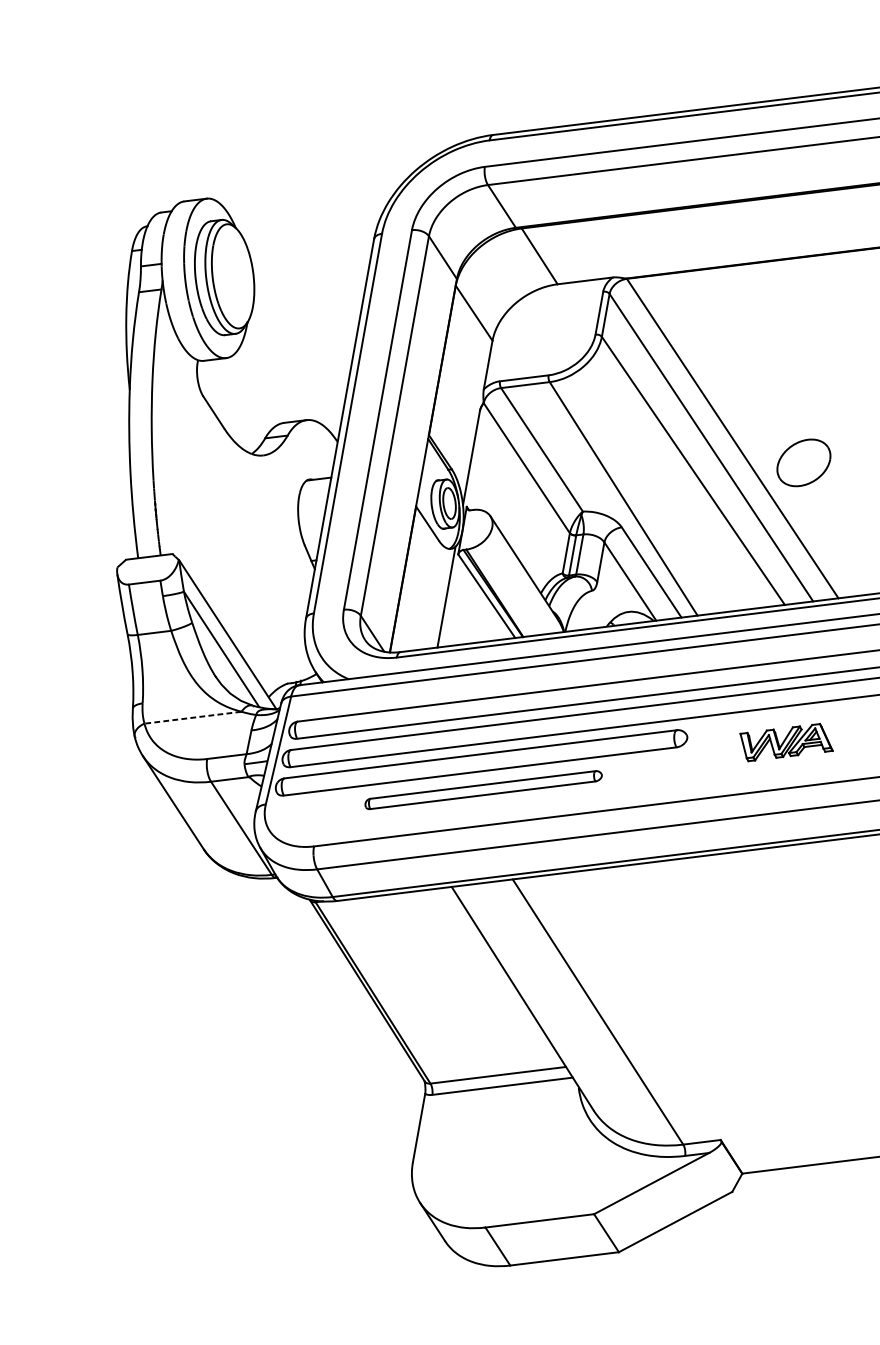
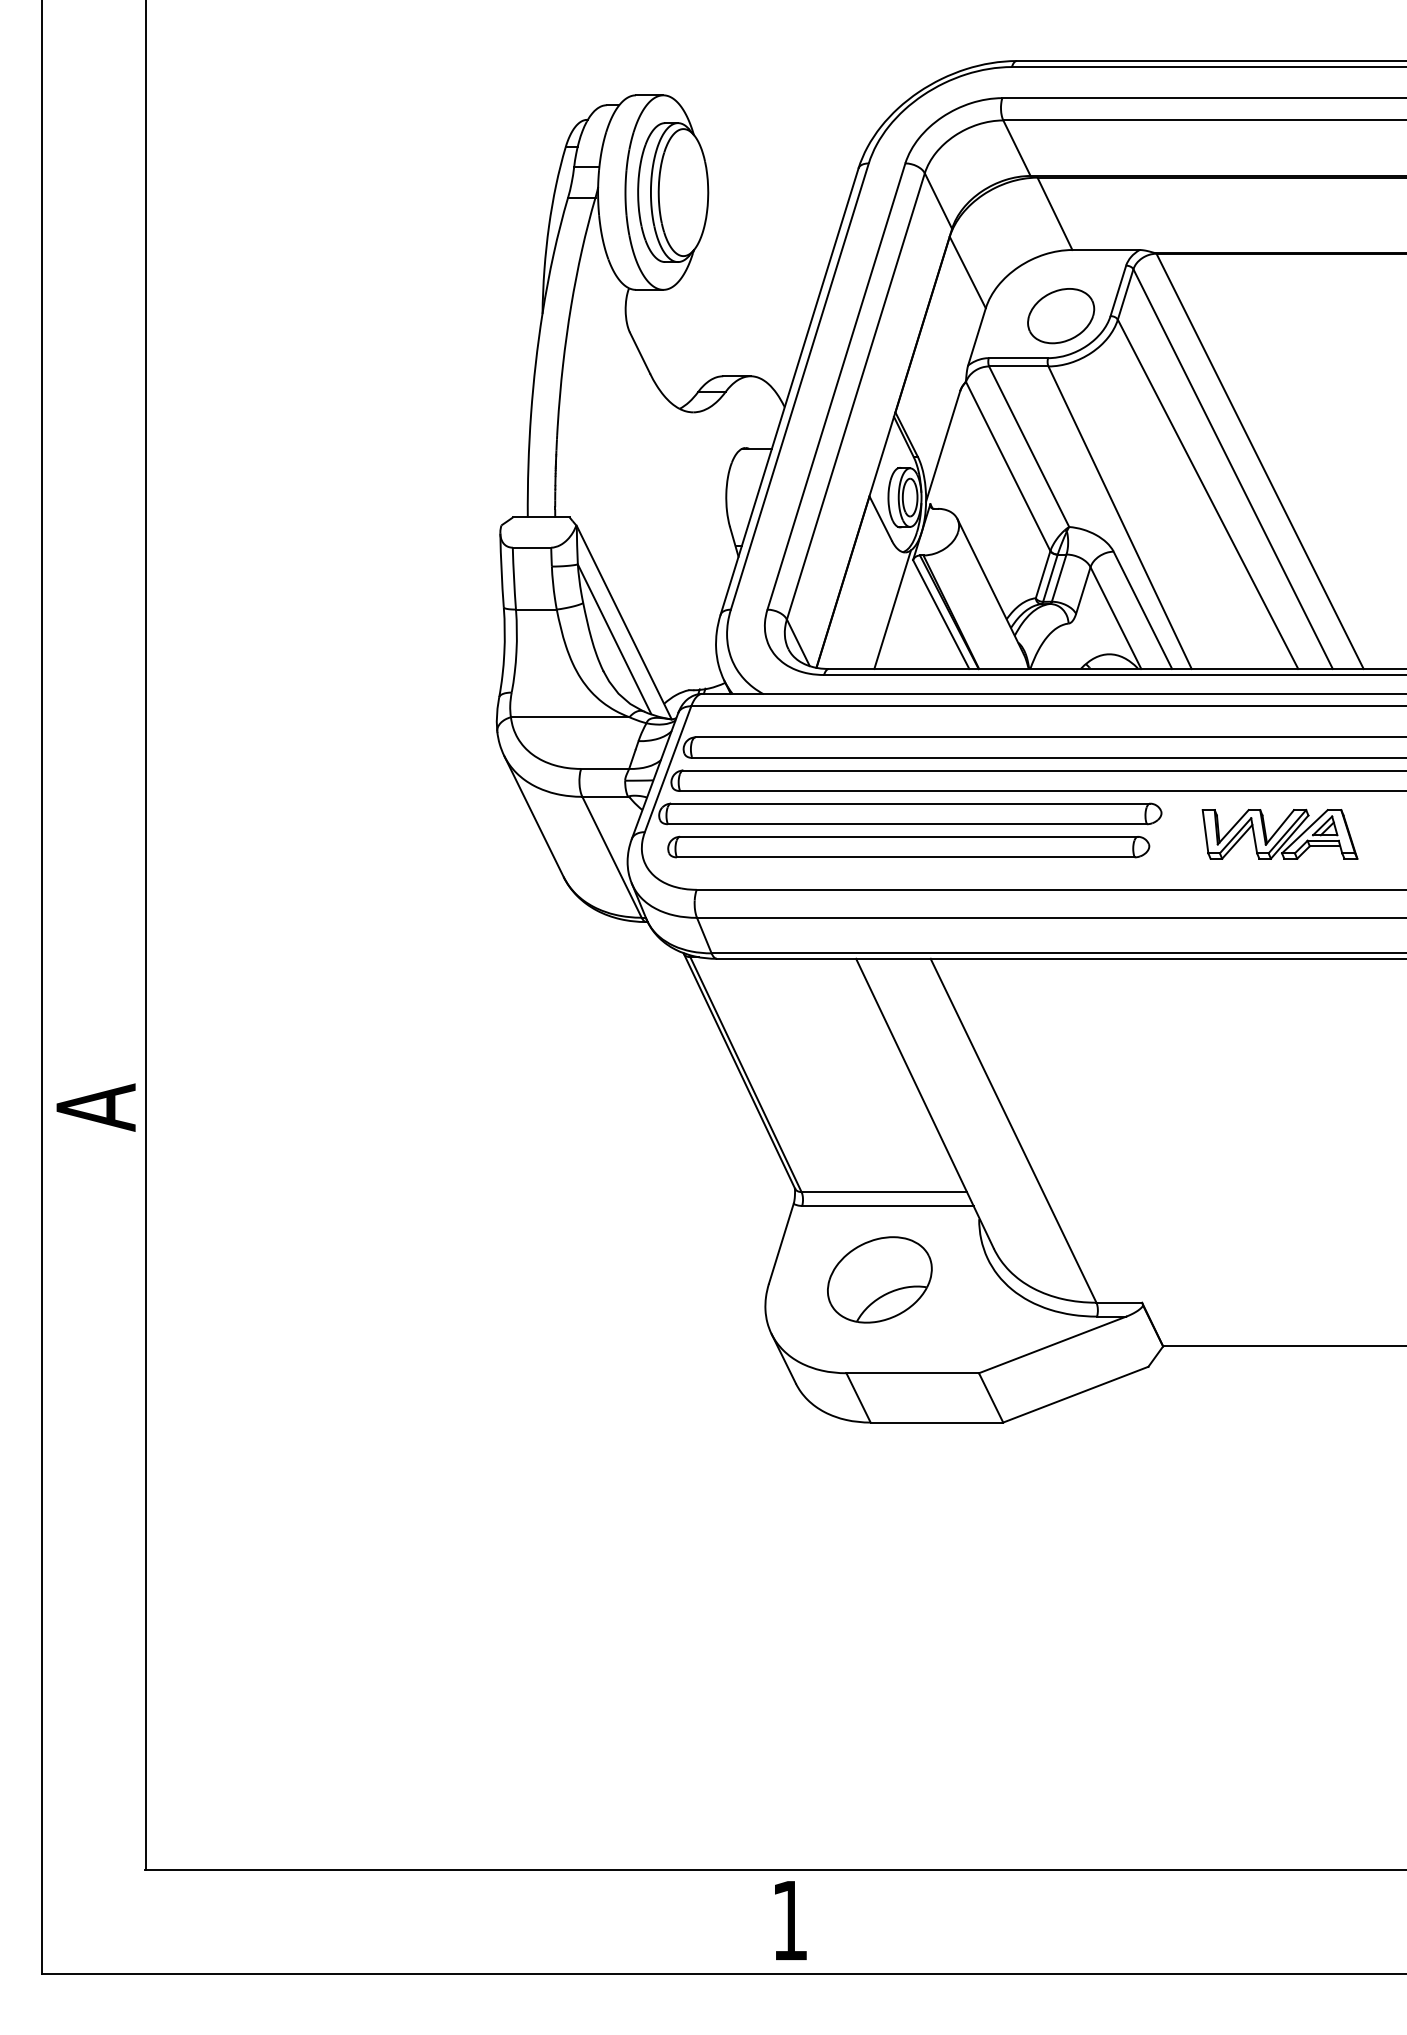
part: (804, 463) -> (1061, 316), moved
line: (192, 718) -> (569, 717), dashed -> solid
part: (786, 742) -> (1279, 834), size x1.43
part: (483, 789) -> (908, 846), size x1.67
part: (503, 1147) -> (879, 1279), added

